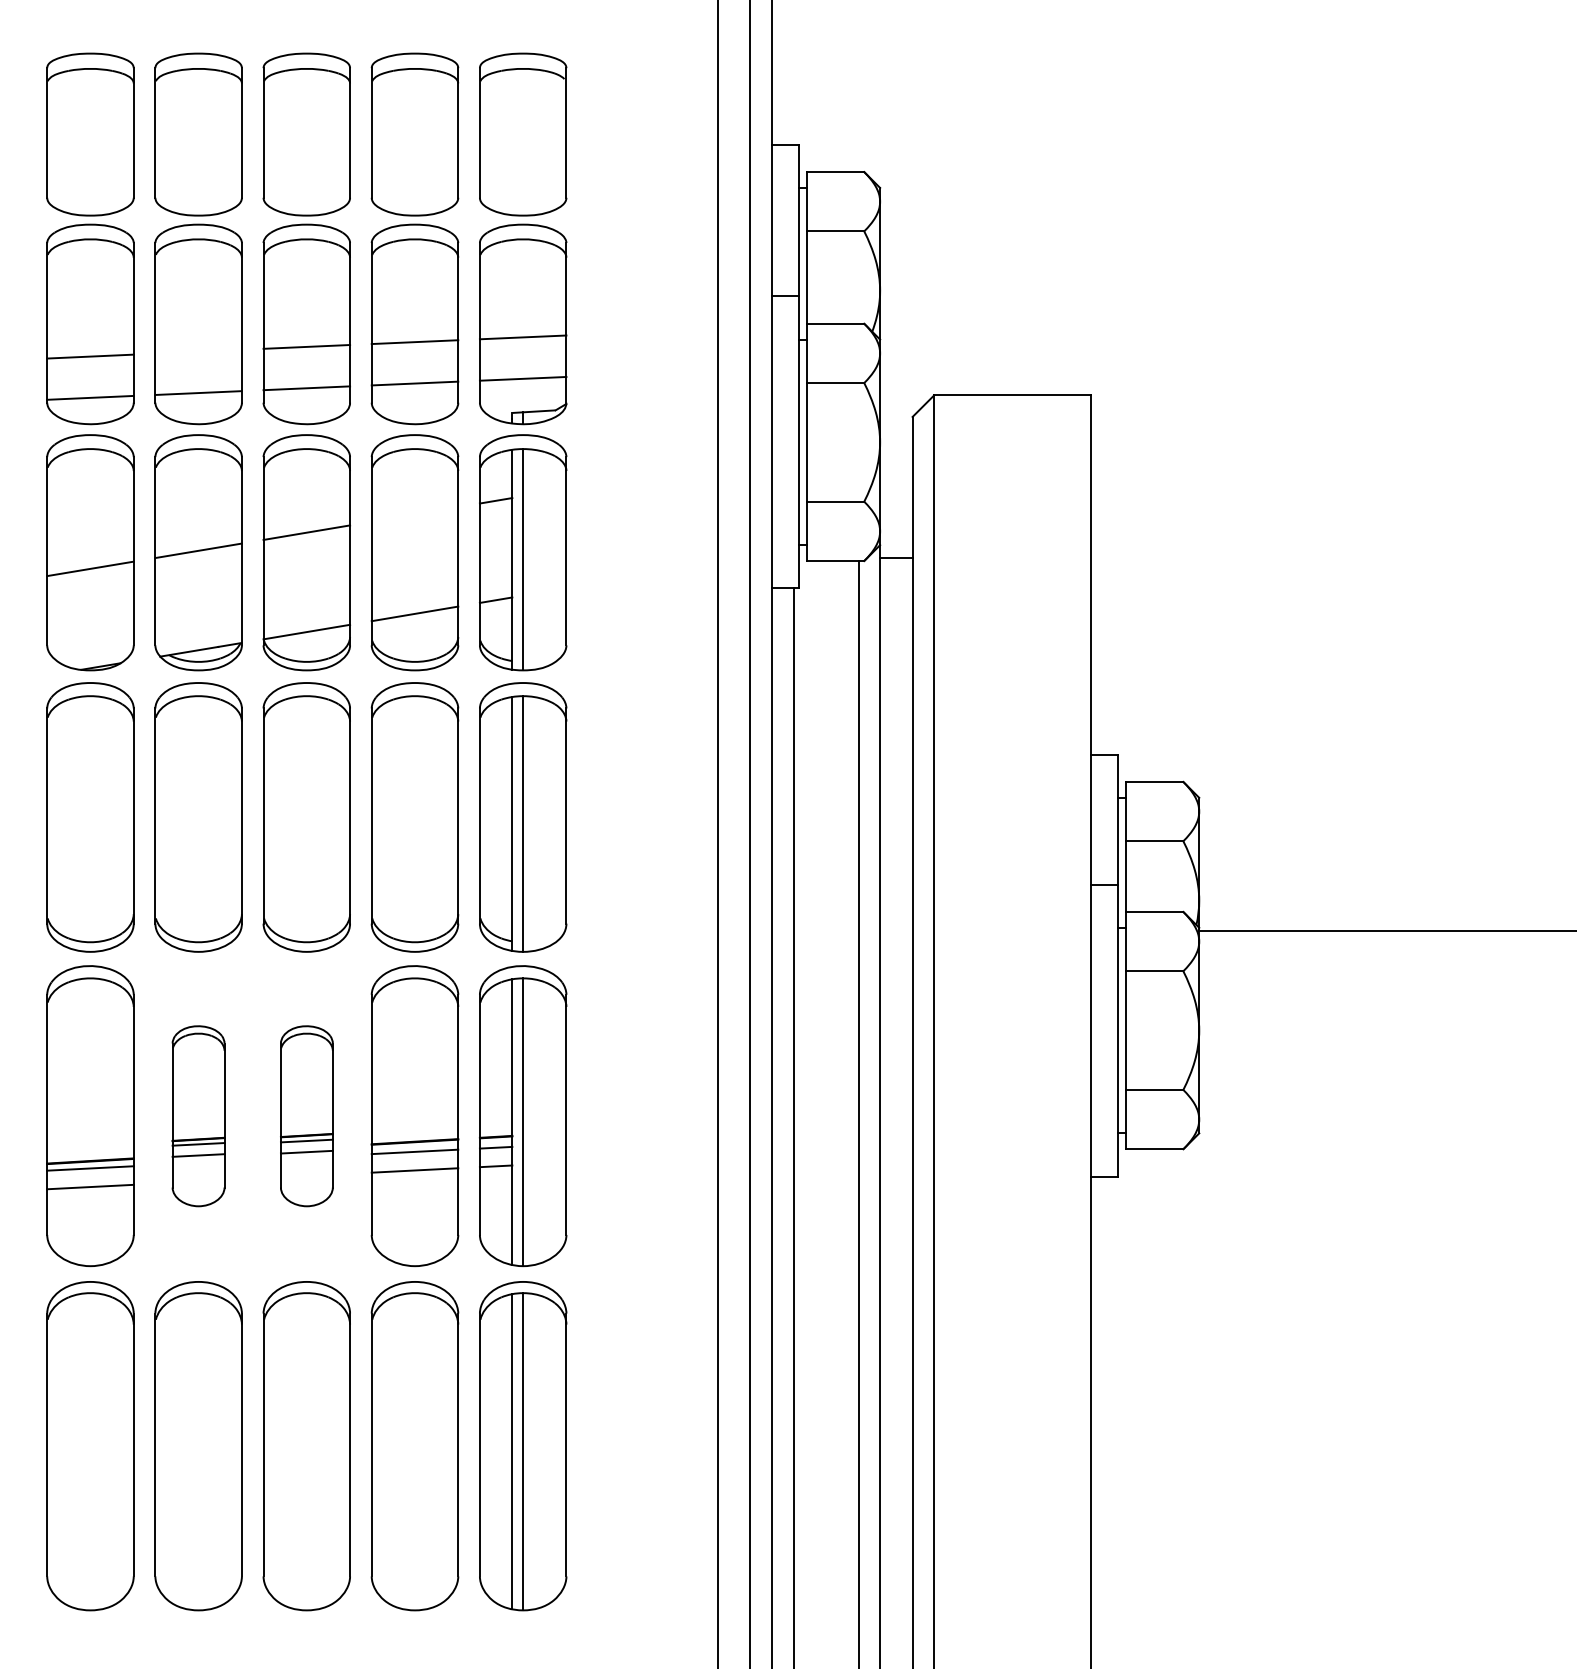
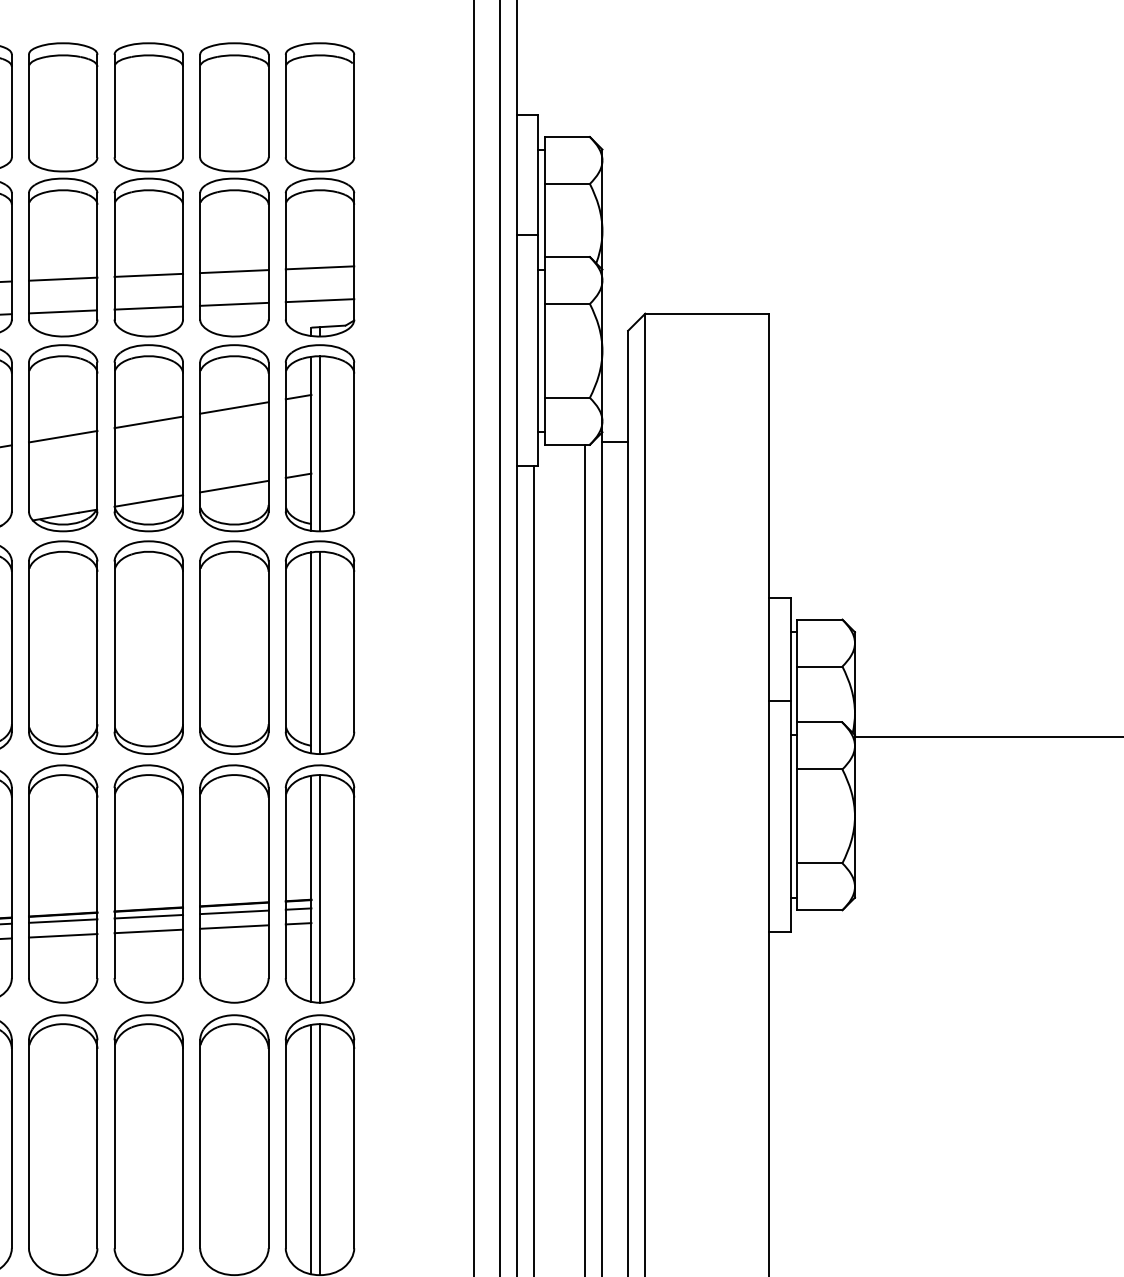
line: (198, 351) -> (63, 279), added
line: (414, 514) -> (234, 407), added
part: (198, 1116) -> (63, 884), size x1.67
part: (306, 1116) -> (148, 884), size x1.67

